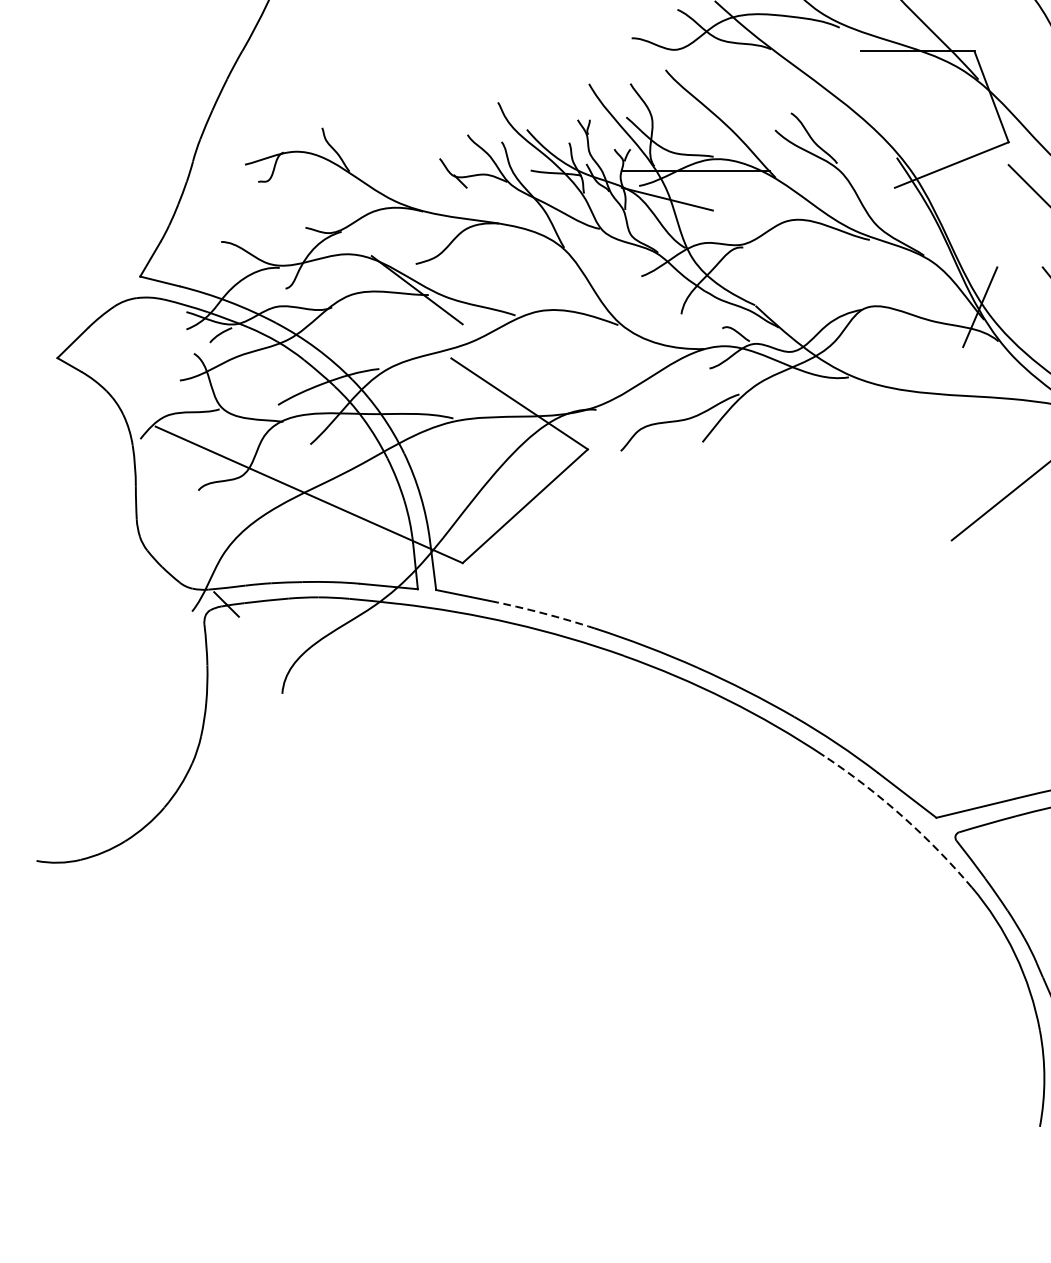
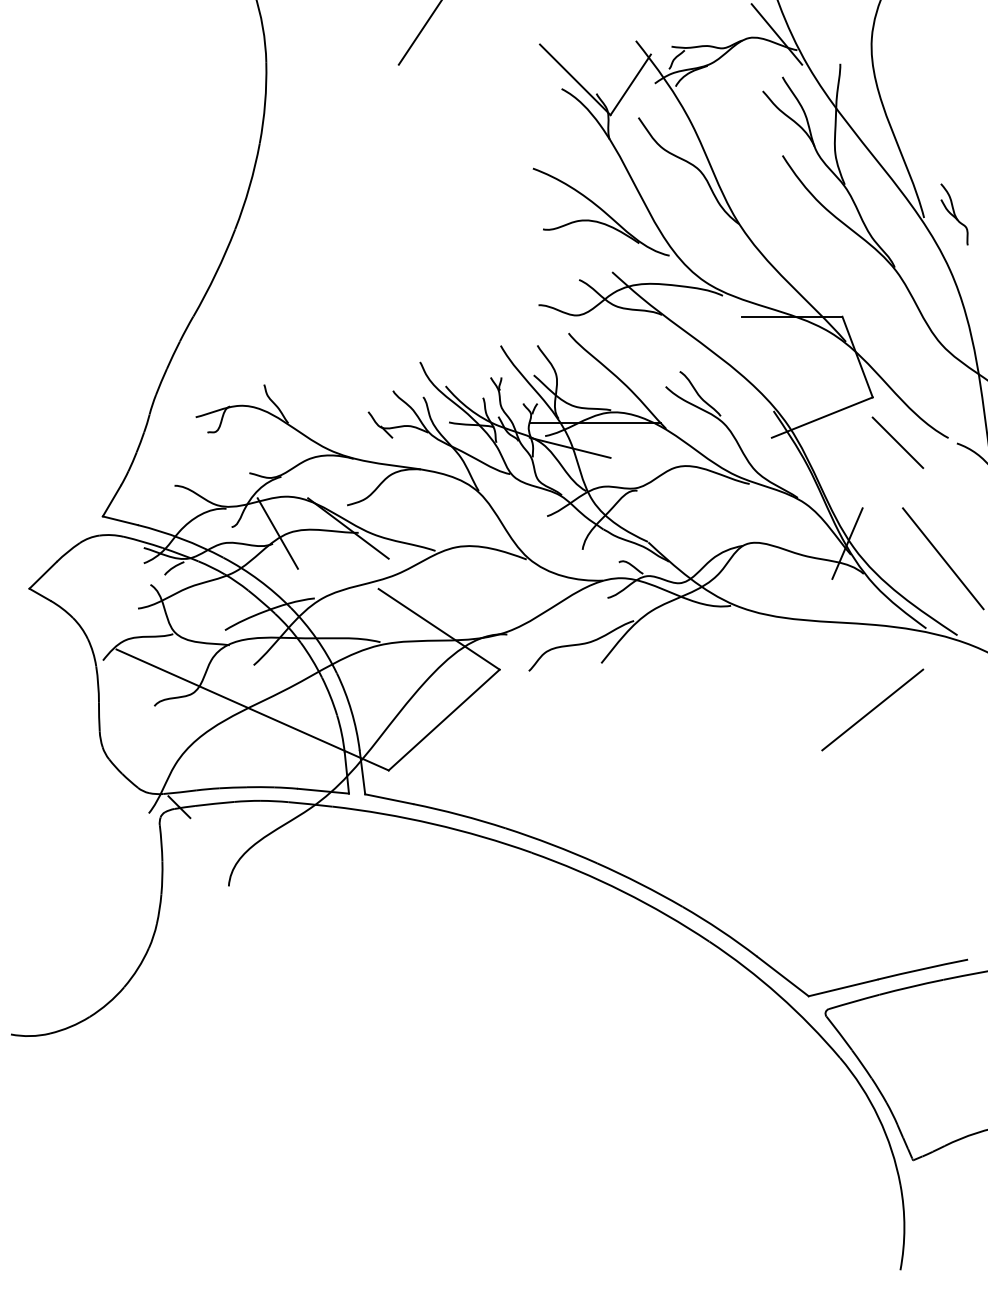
line: (337, 295) -> (277, 533), added
arc: (542, 612) -> (459, 814), dashed -> solid
arc: (902, 816) -> (778, 995), dashed -> solid

